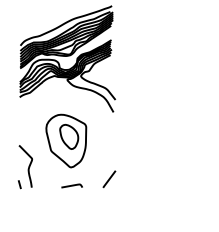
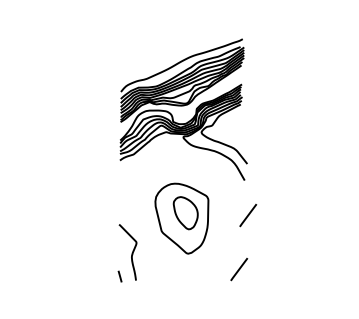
line: (116, 138) -> (248, 215), added
curve: (72, 186) -> (189, 278), removed

